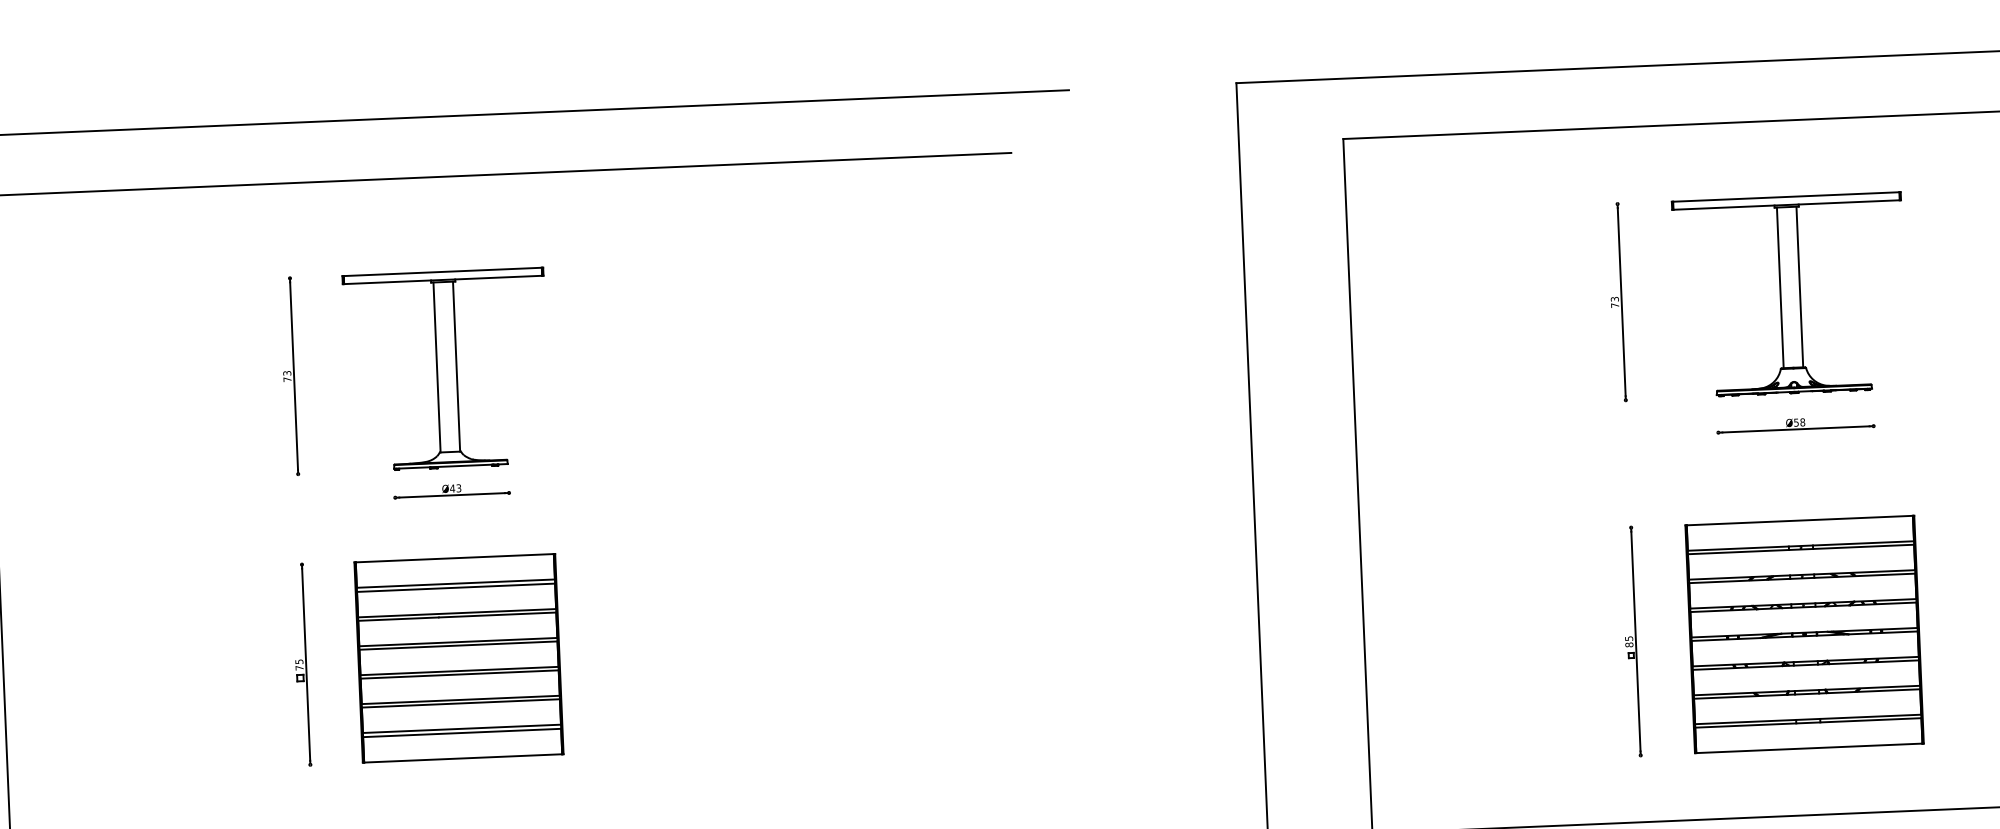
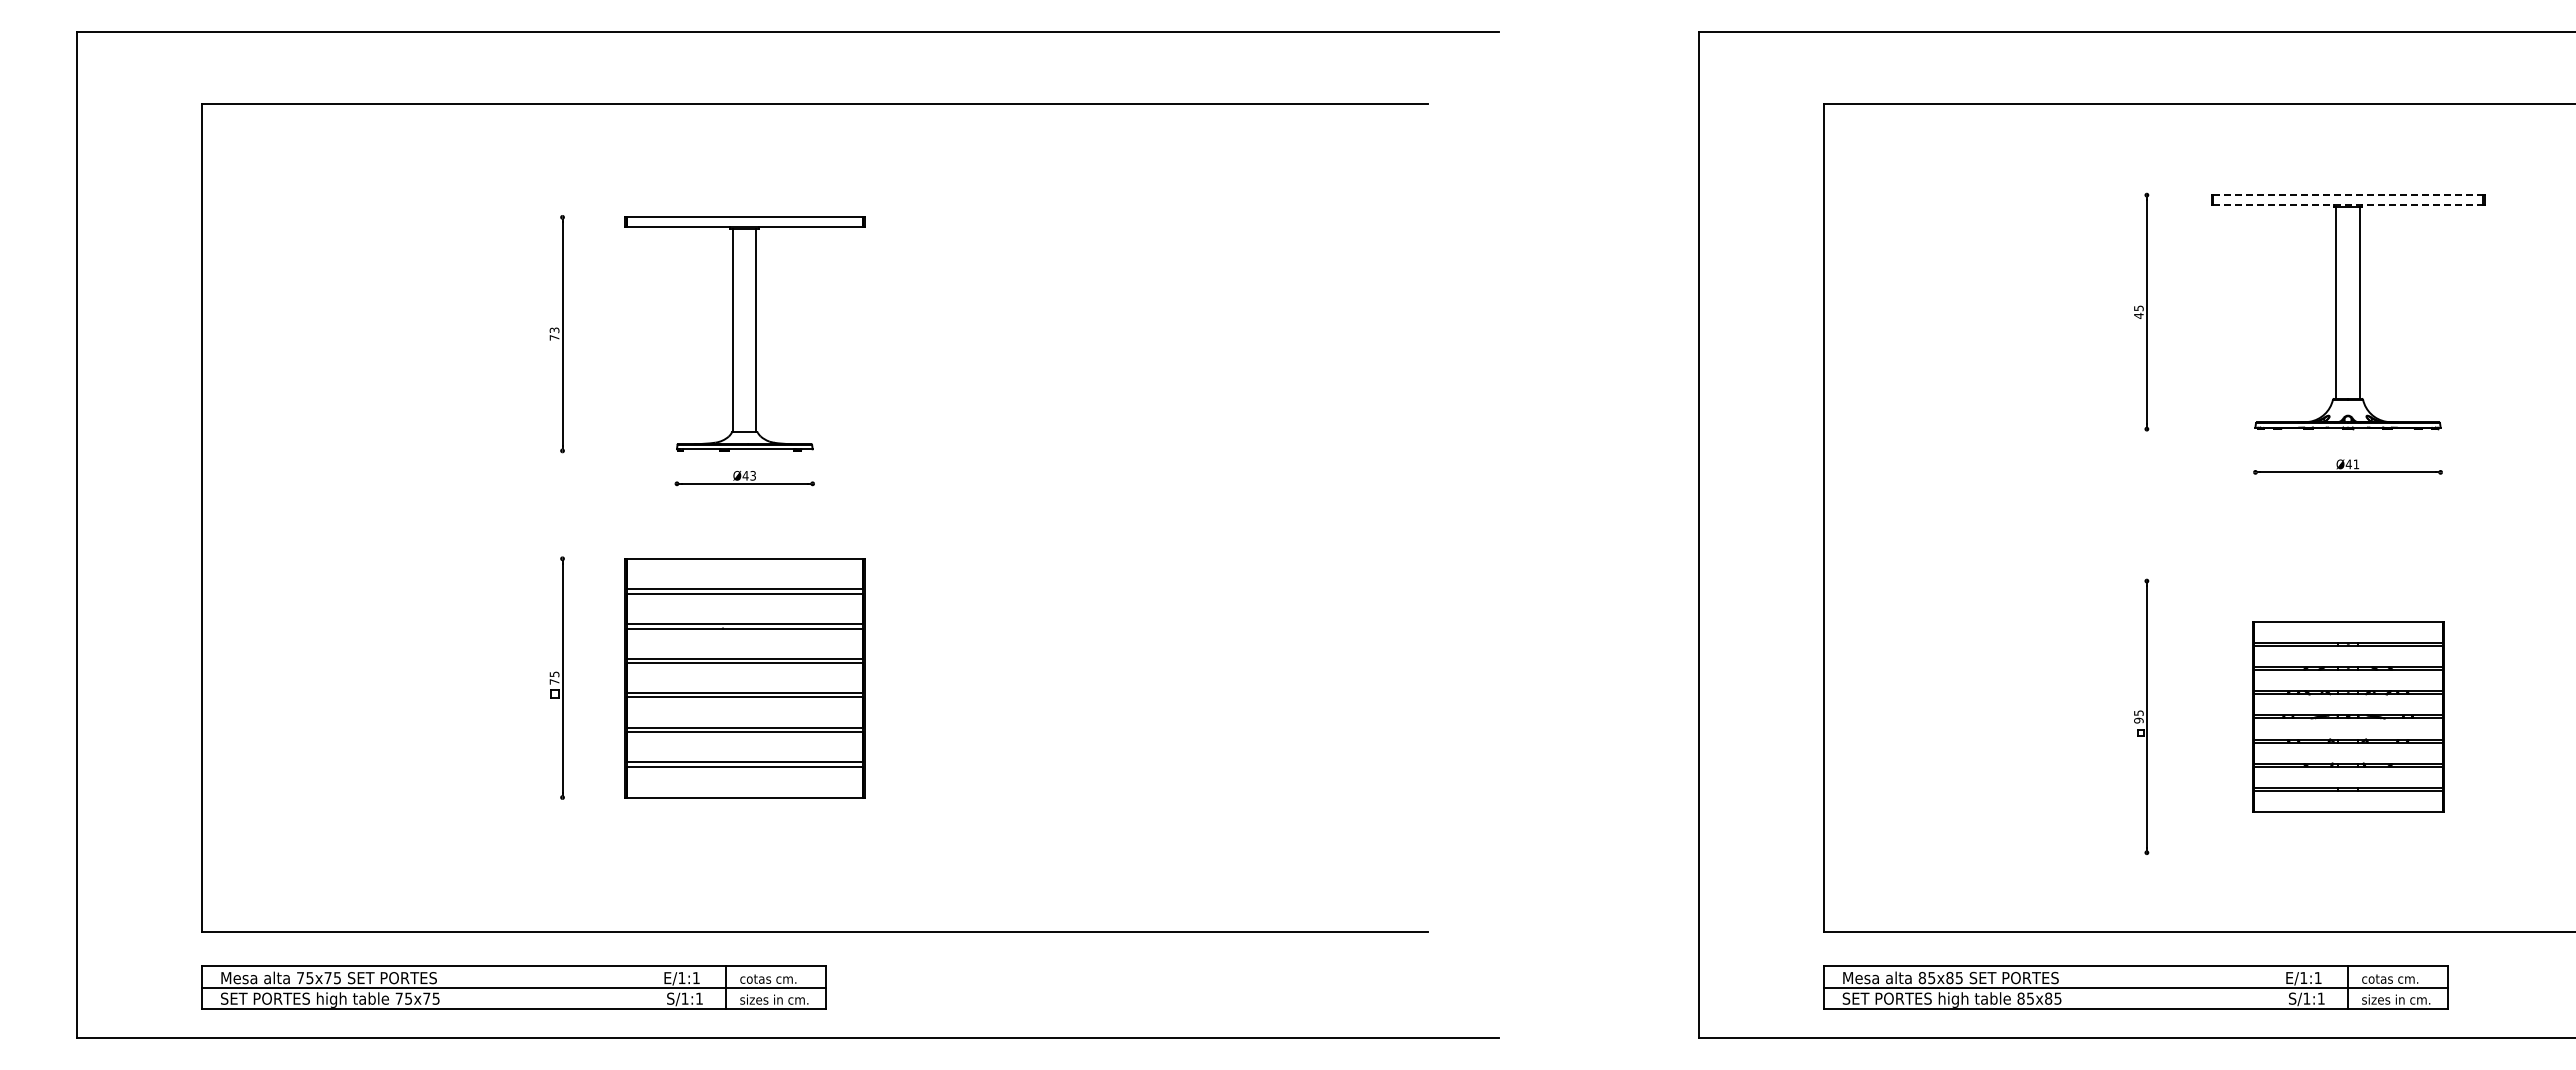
line: (1786, 197) -> (2348, 195), solid -> dashed
line: (1786, 204) -> (2348, 204), solid -> dashed
text: (1614, 301) -> (2138, 311), 73 -> 45
text: (1799, 422) -> (2352, 464), Ø58 -> Ø41
part: (1804, 634) -> (2348, 716), size x0.7
text: (1629, 644) -> (2138, 720), 85 -> 95

